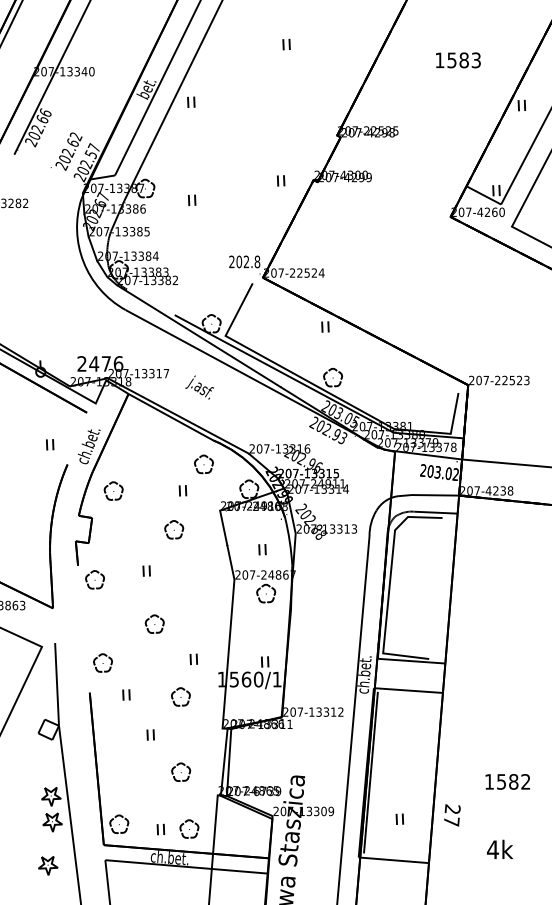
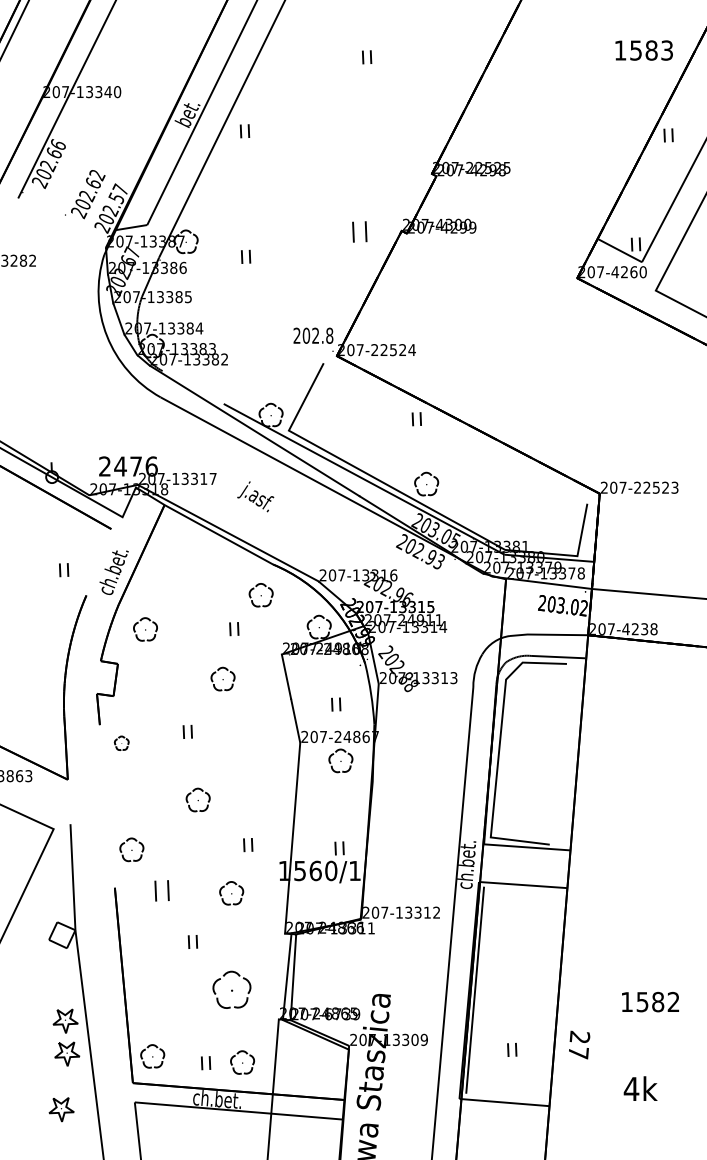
text: (457, 60) -> (643, 50), moved
part: (281, 180) -> (360, 231), size x1.6
part: (94, 580) -> (121, 743), size x0.6
part: (126, 694) -> (161, 890), size x1.6
part: (180, 772) -> (231, 989), size x1.6

